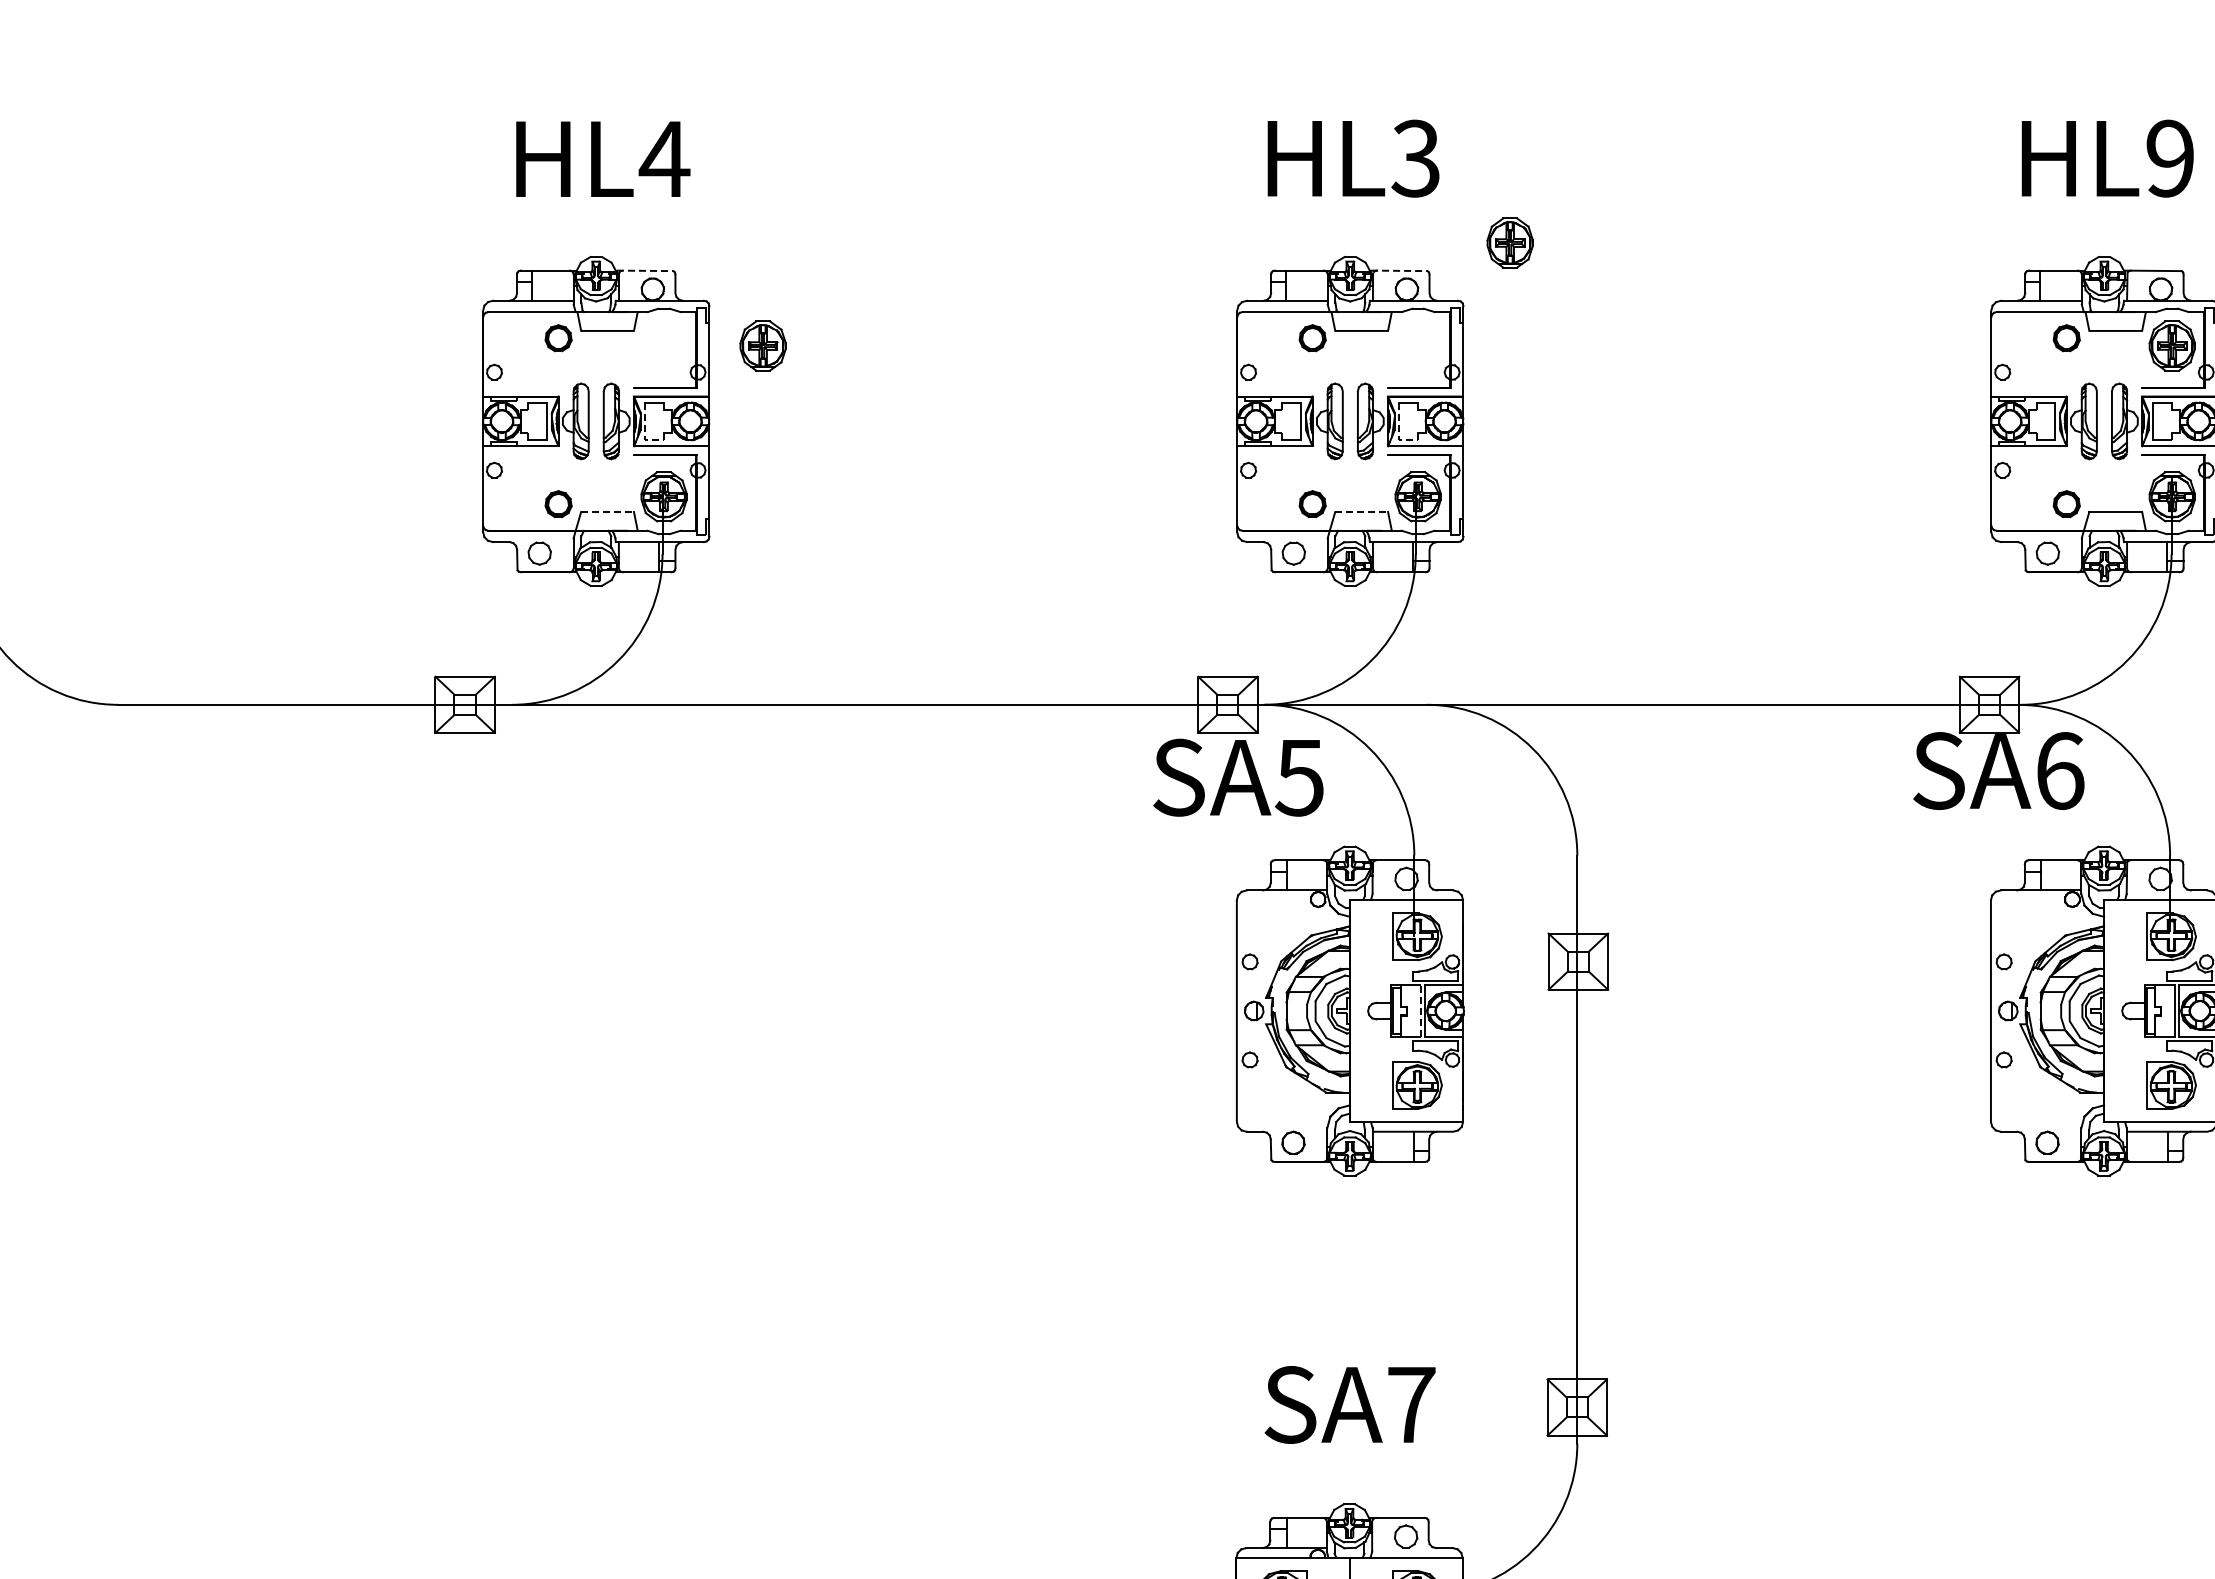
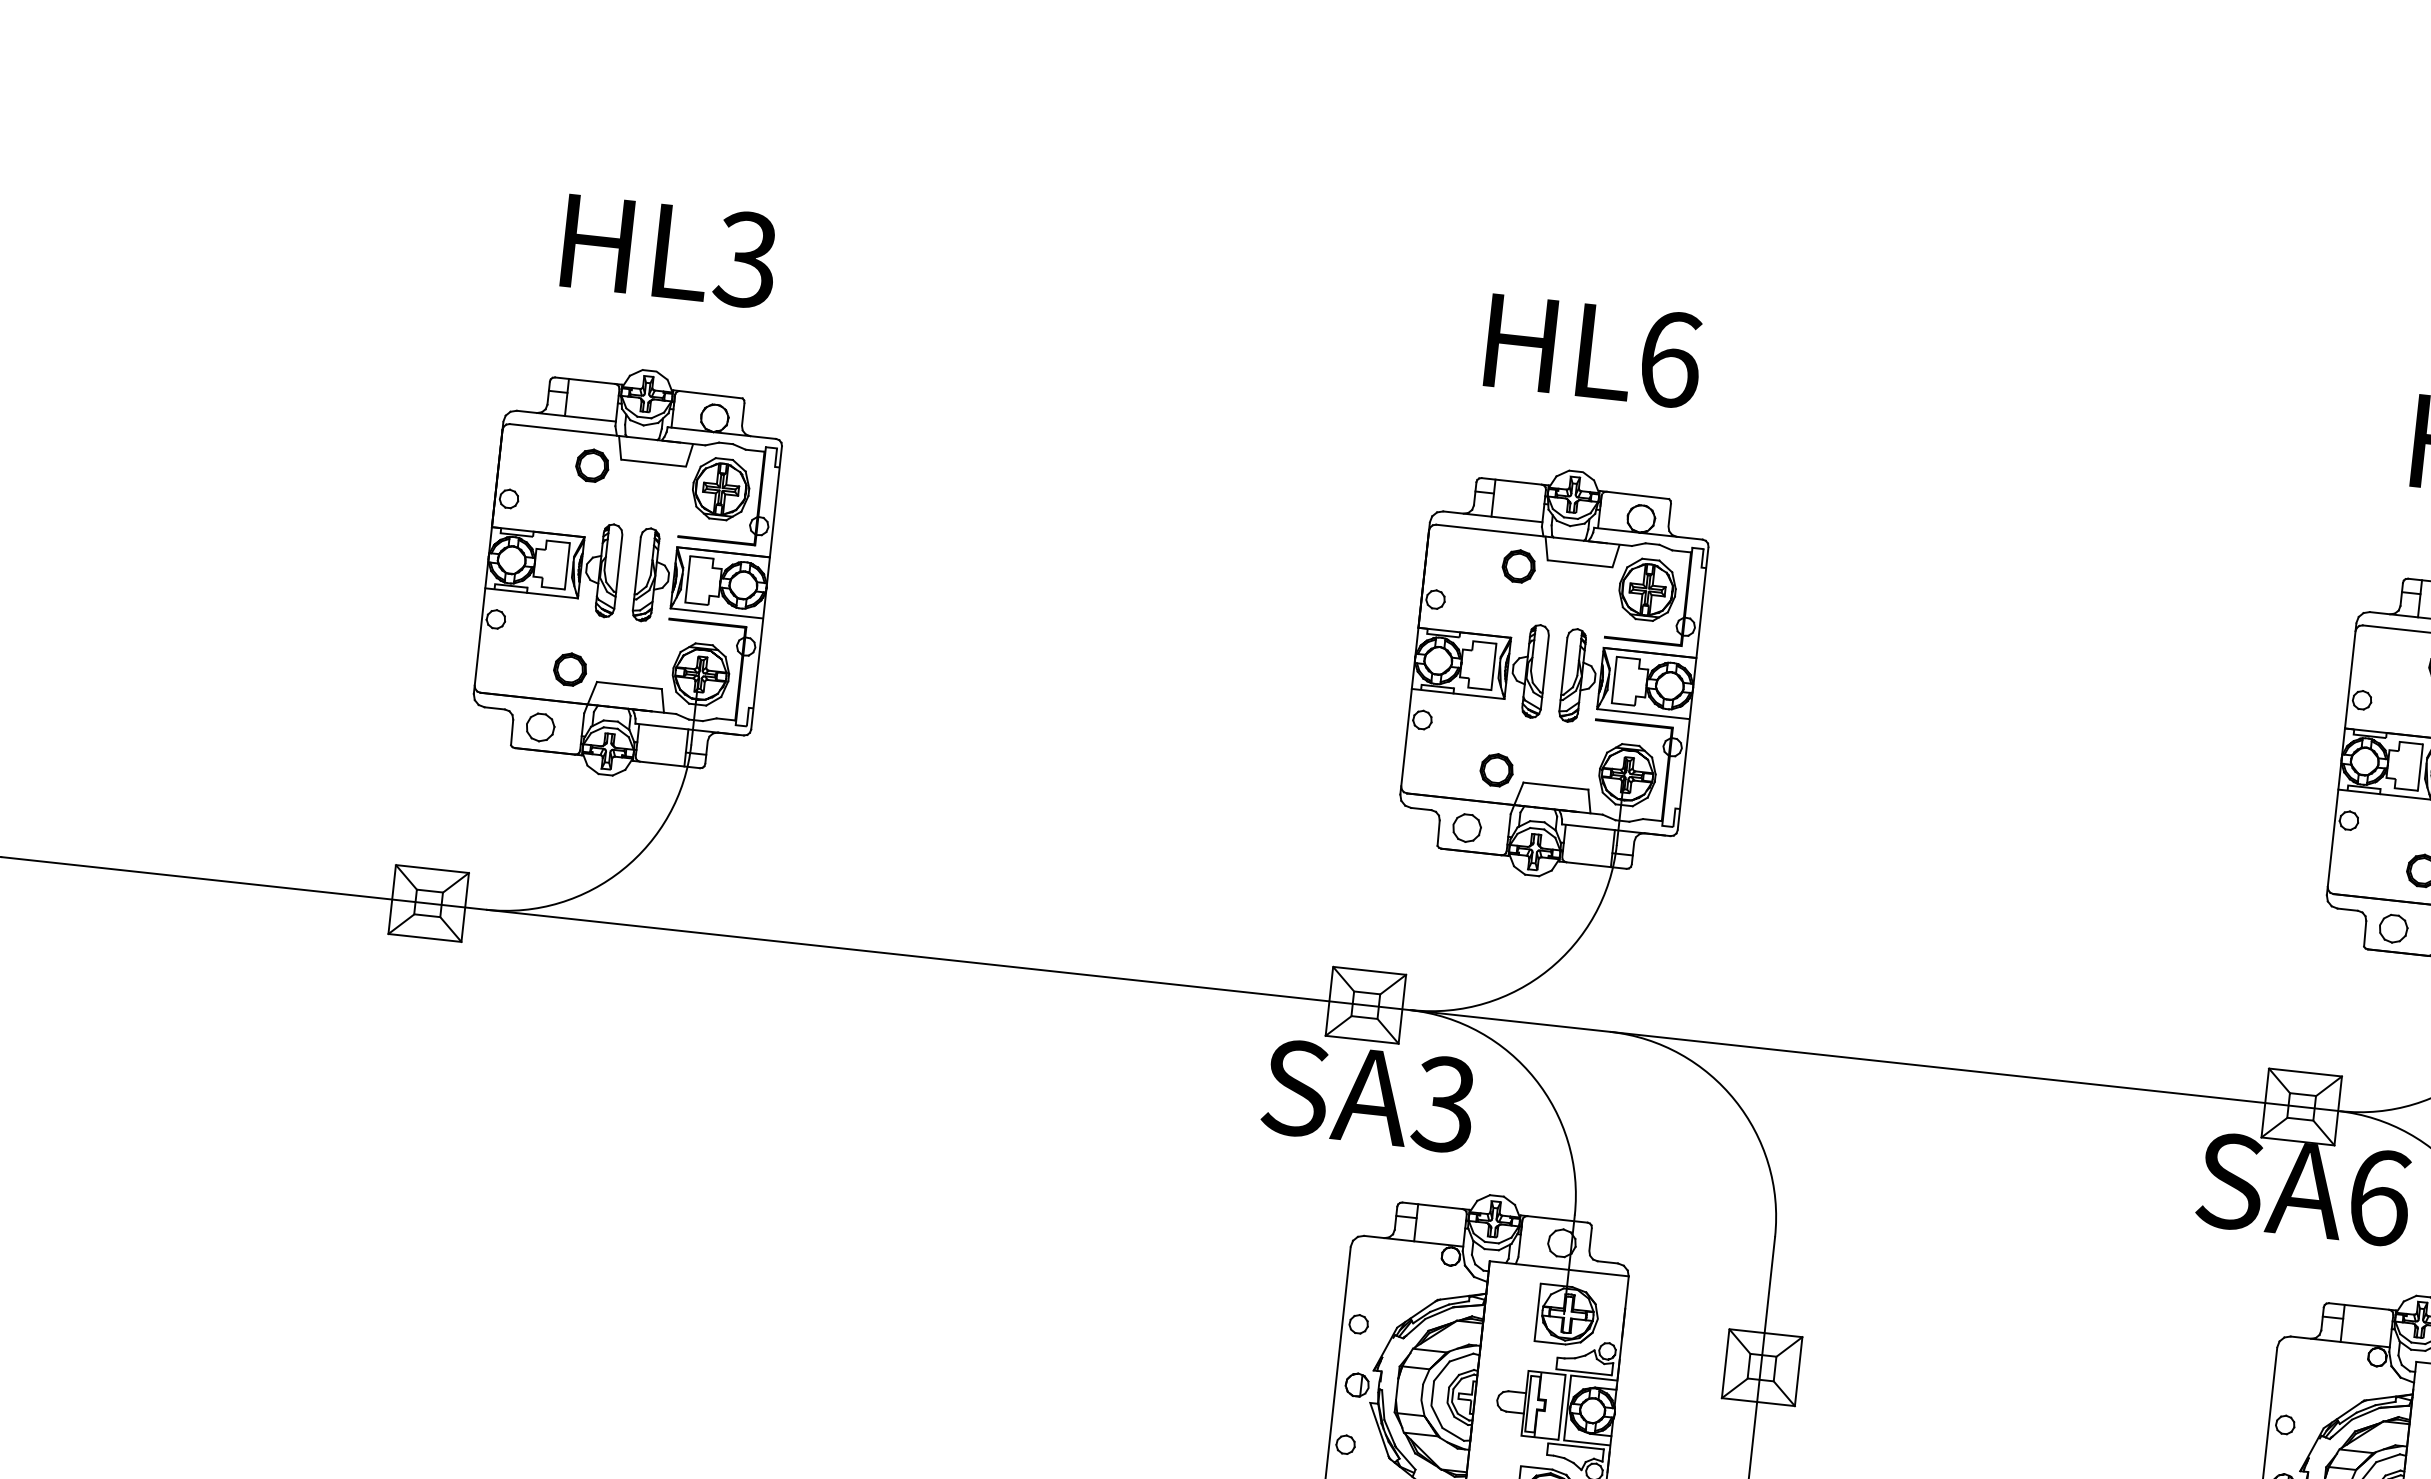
text: (1415, 158) -> (1669, 359), L3 -> L6
text: (664, 159) -> (746, 260), L4 -> L3
part: (1509, 242) -> (1646, 589), moved
line: (645, 270) -> (708, 393), dashed -> solid
line: (1399, 270) -> (1634, 494), dashed -> solid
part: (762, 345) -> (720, 488), moved
line: (645, 431) -> (686, 591), dashed -> solid
line: (1399, 431) -> (1613, 692), dashed -> solid
line: (608, 511) -> (630, 685), dashed -> solid
line: (1362, 511) -> (1557, 785), dashed -> solid
text: (1299, 777) -> (1444, 1104), SA5 -> SA3
line: (1420, 1010) -> (1561, 1406), dashed -> solid

